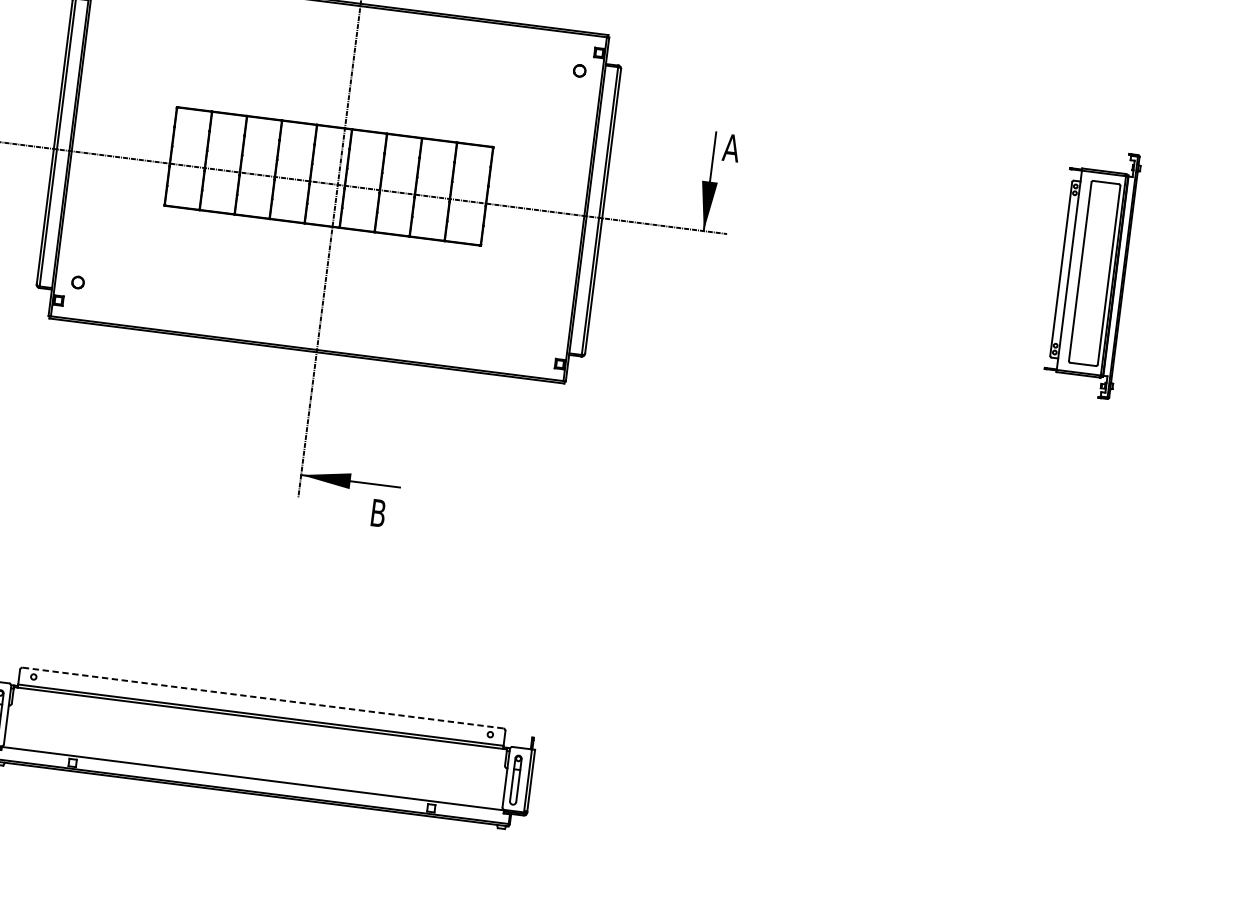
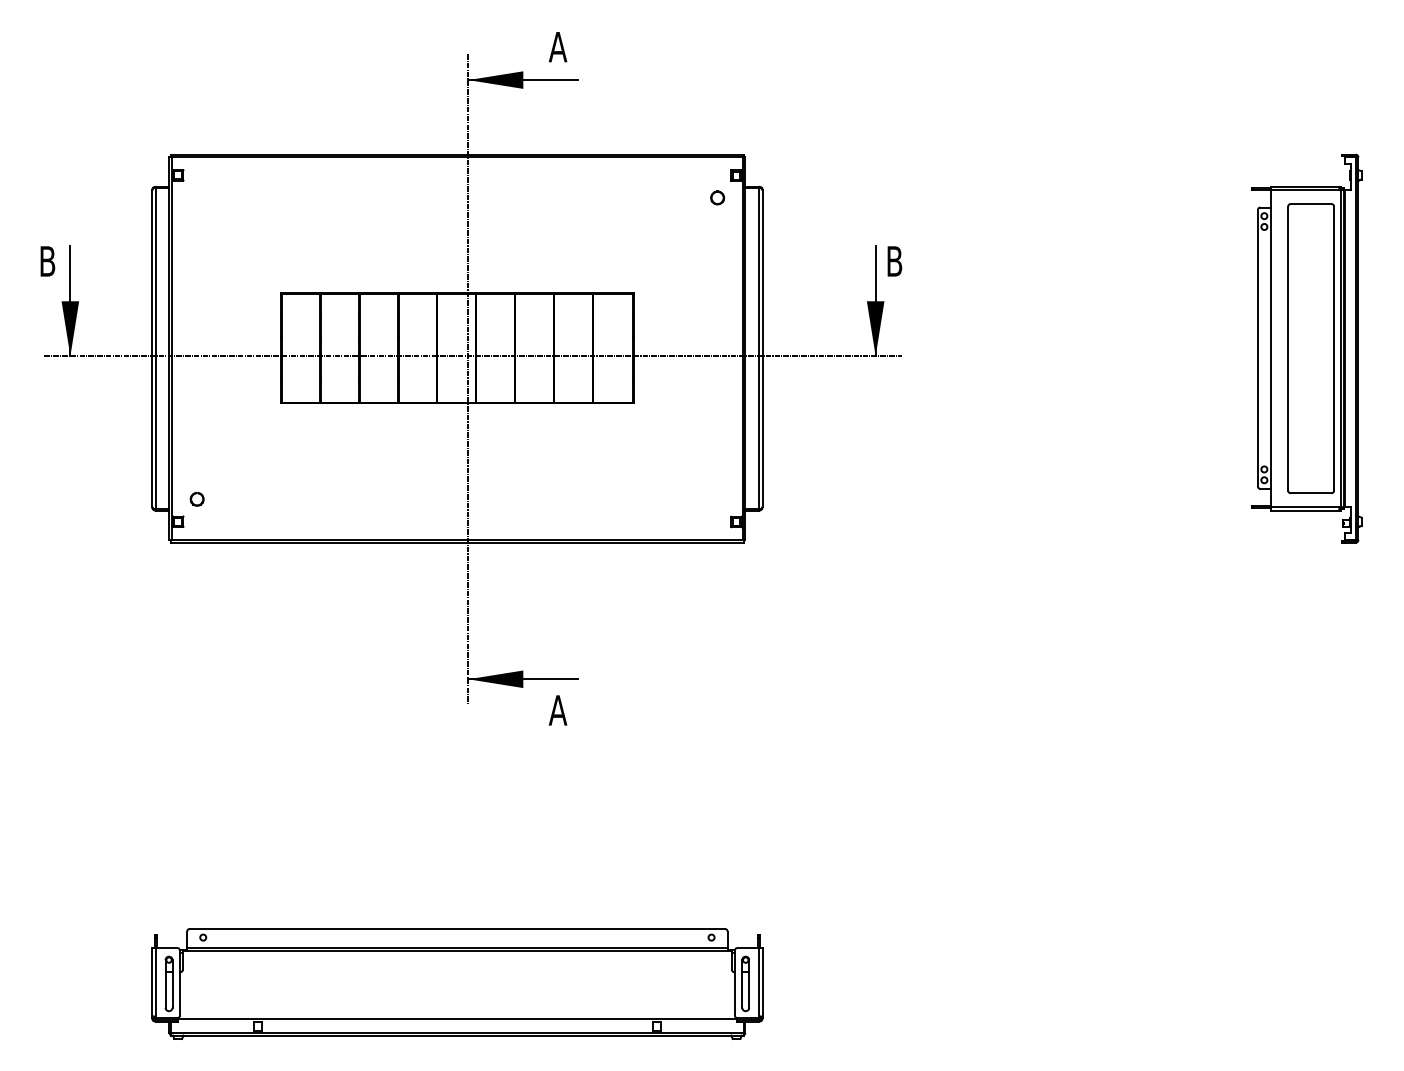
text: (731, 148) -> (894, 261), A -> B
part: (1091, 273) -> (1306, 348), size x1.43
text: (377, 513) -> (557, 710), B -> A
line: (263, 697) -> (457, 928), dashed -> solid

